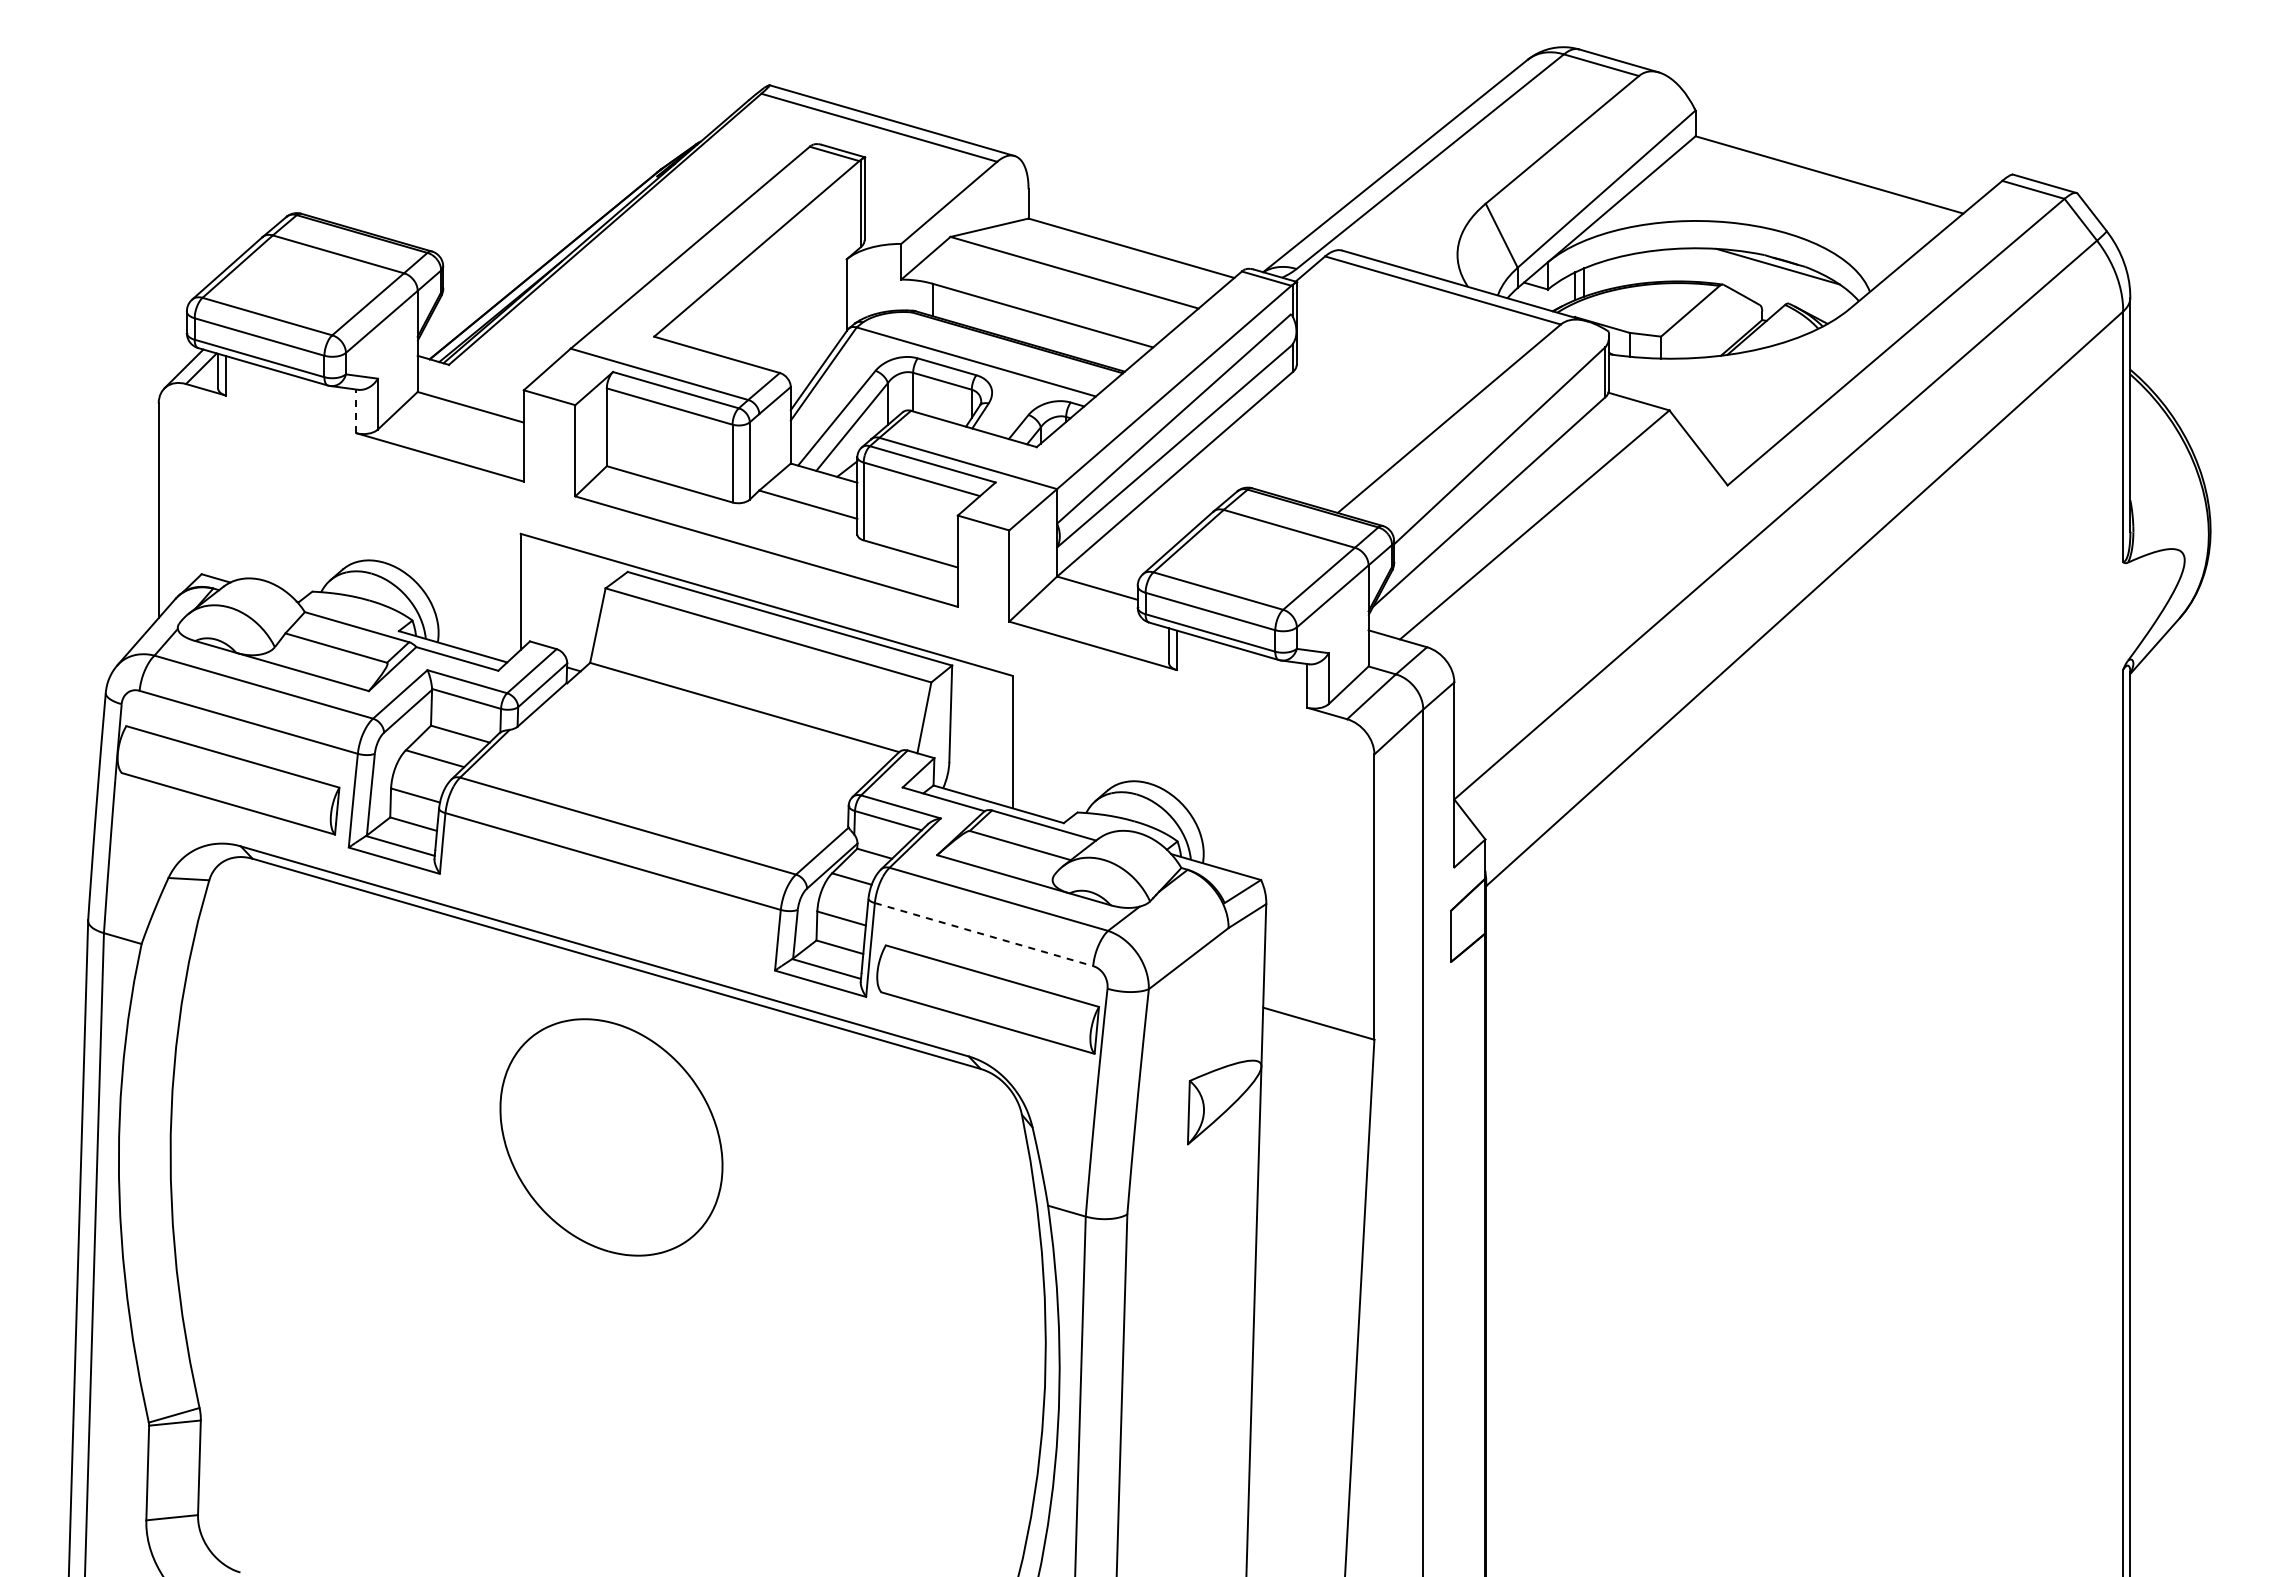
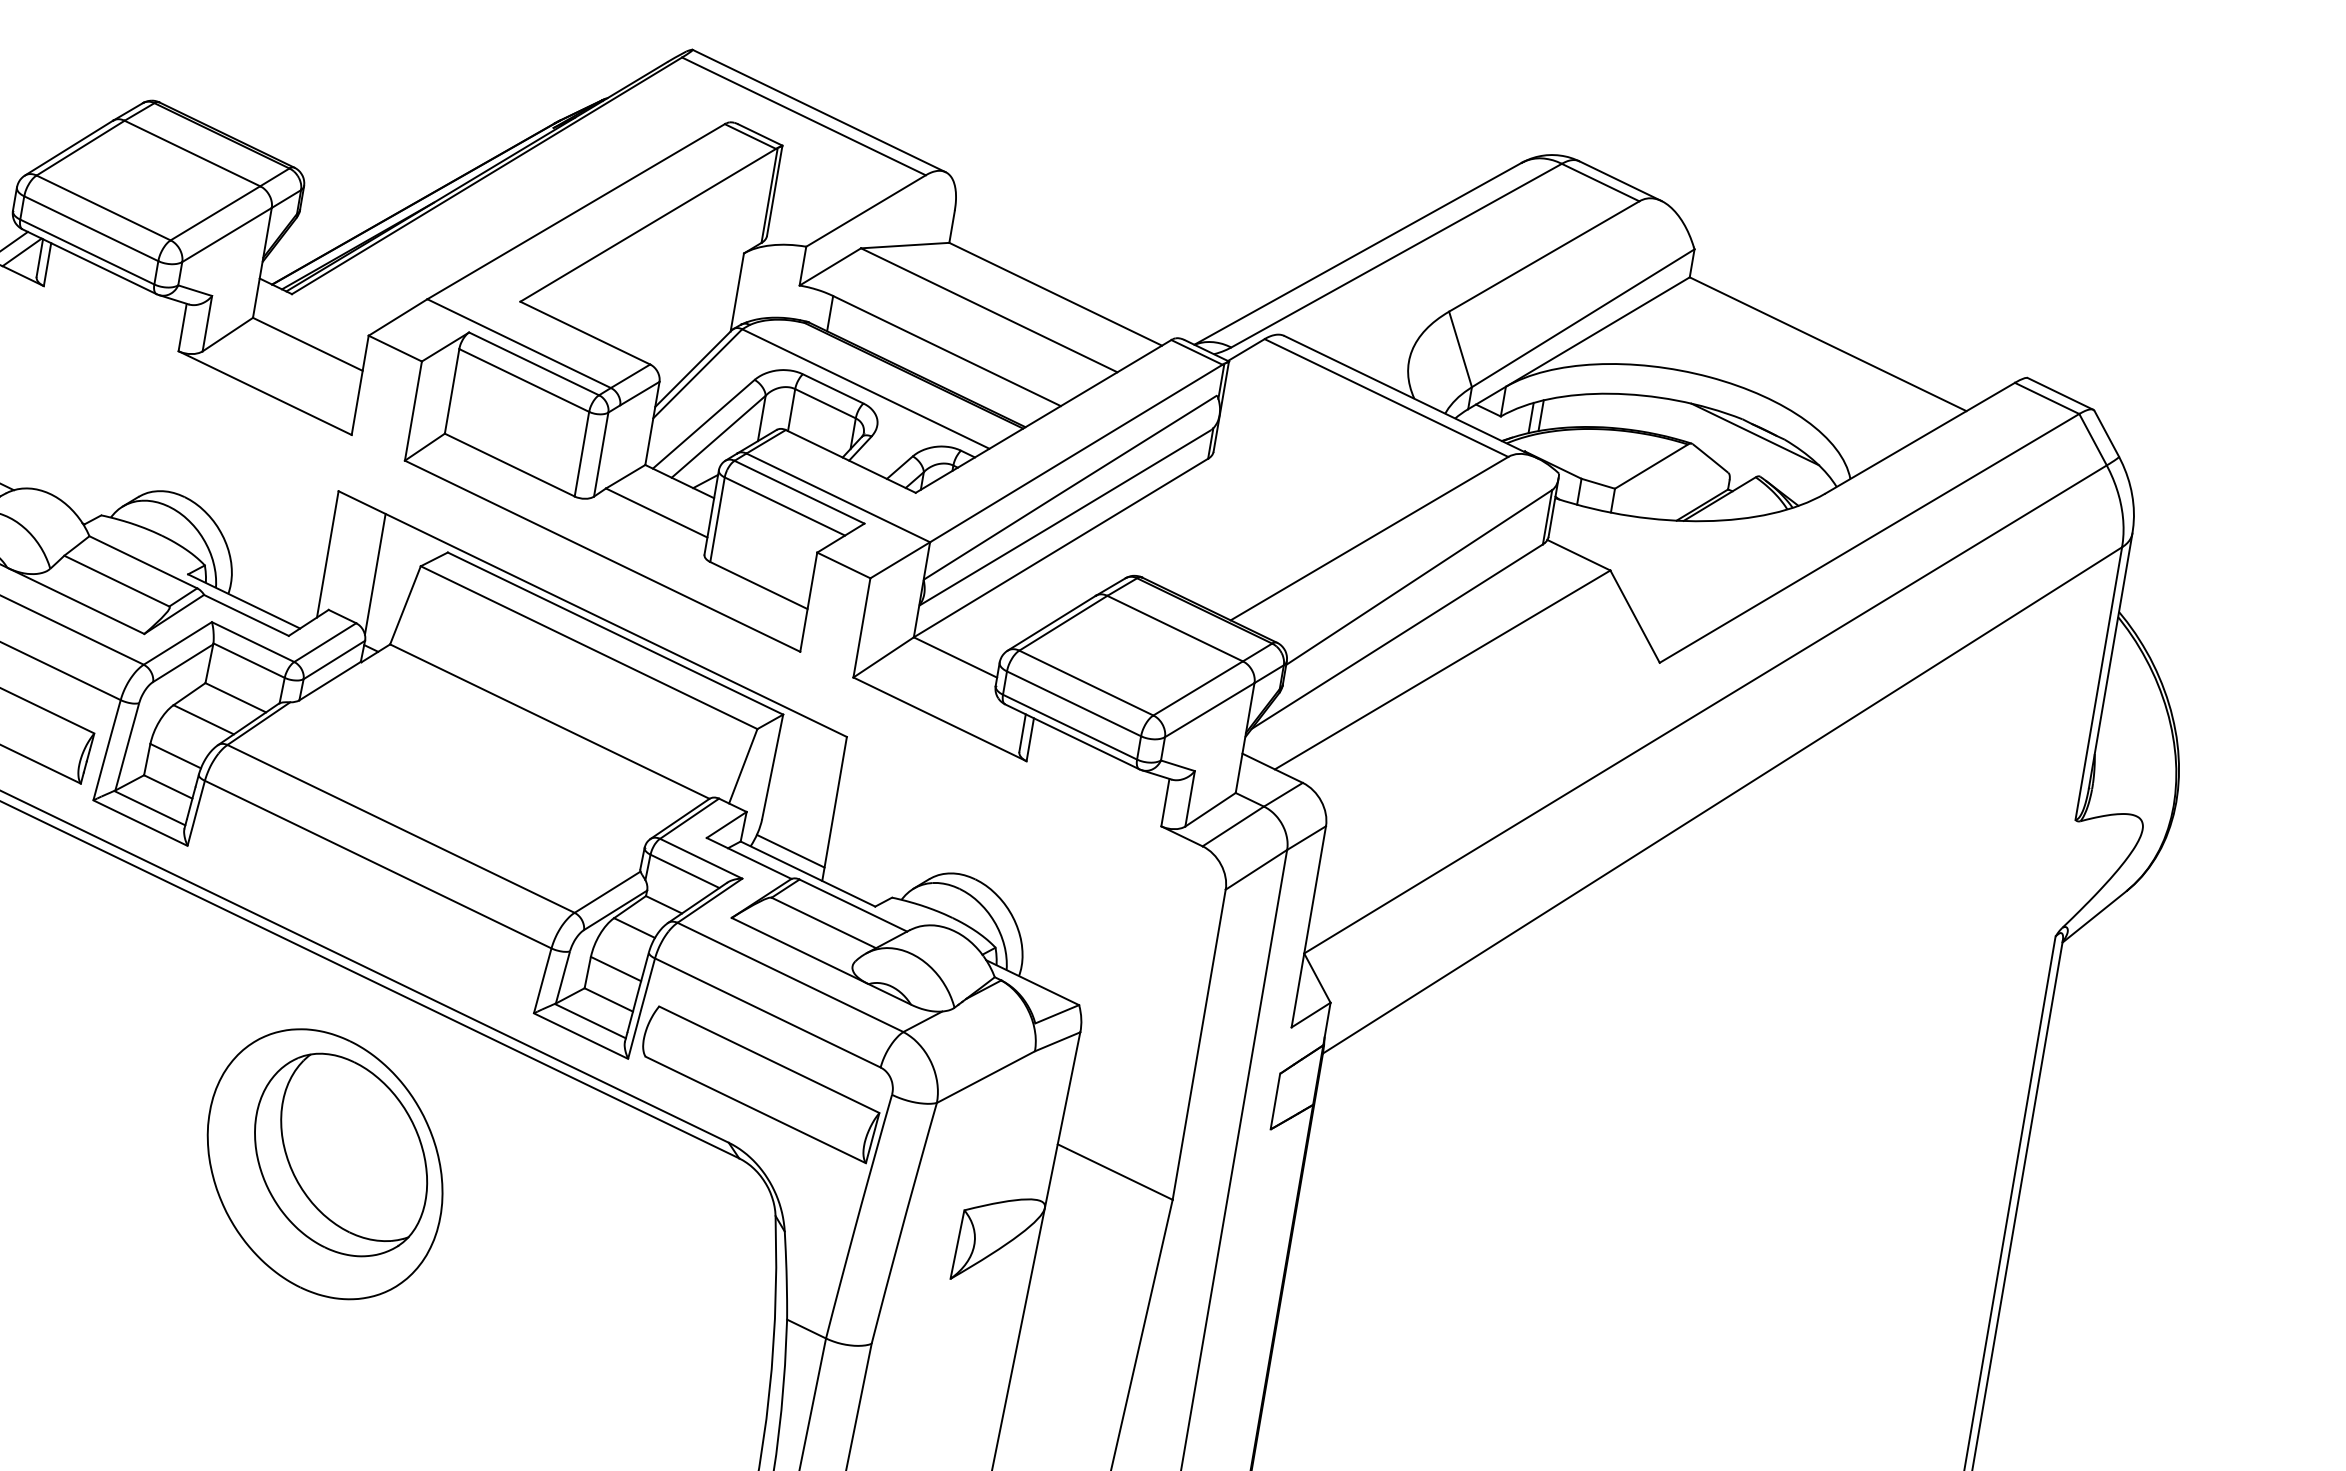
line: (356, 411) -> (182, 327), dashed -> solid
line: (566, 602) -> (375, 574), added
line: (979, 786) -> (790, 851), added
line: (984, 934) -> (768, 1012), dashed -> solid
part: (624, 1126) -> (341, 1154), added

